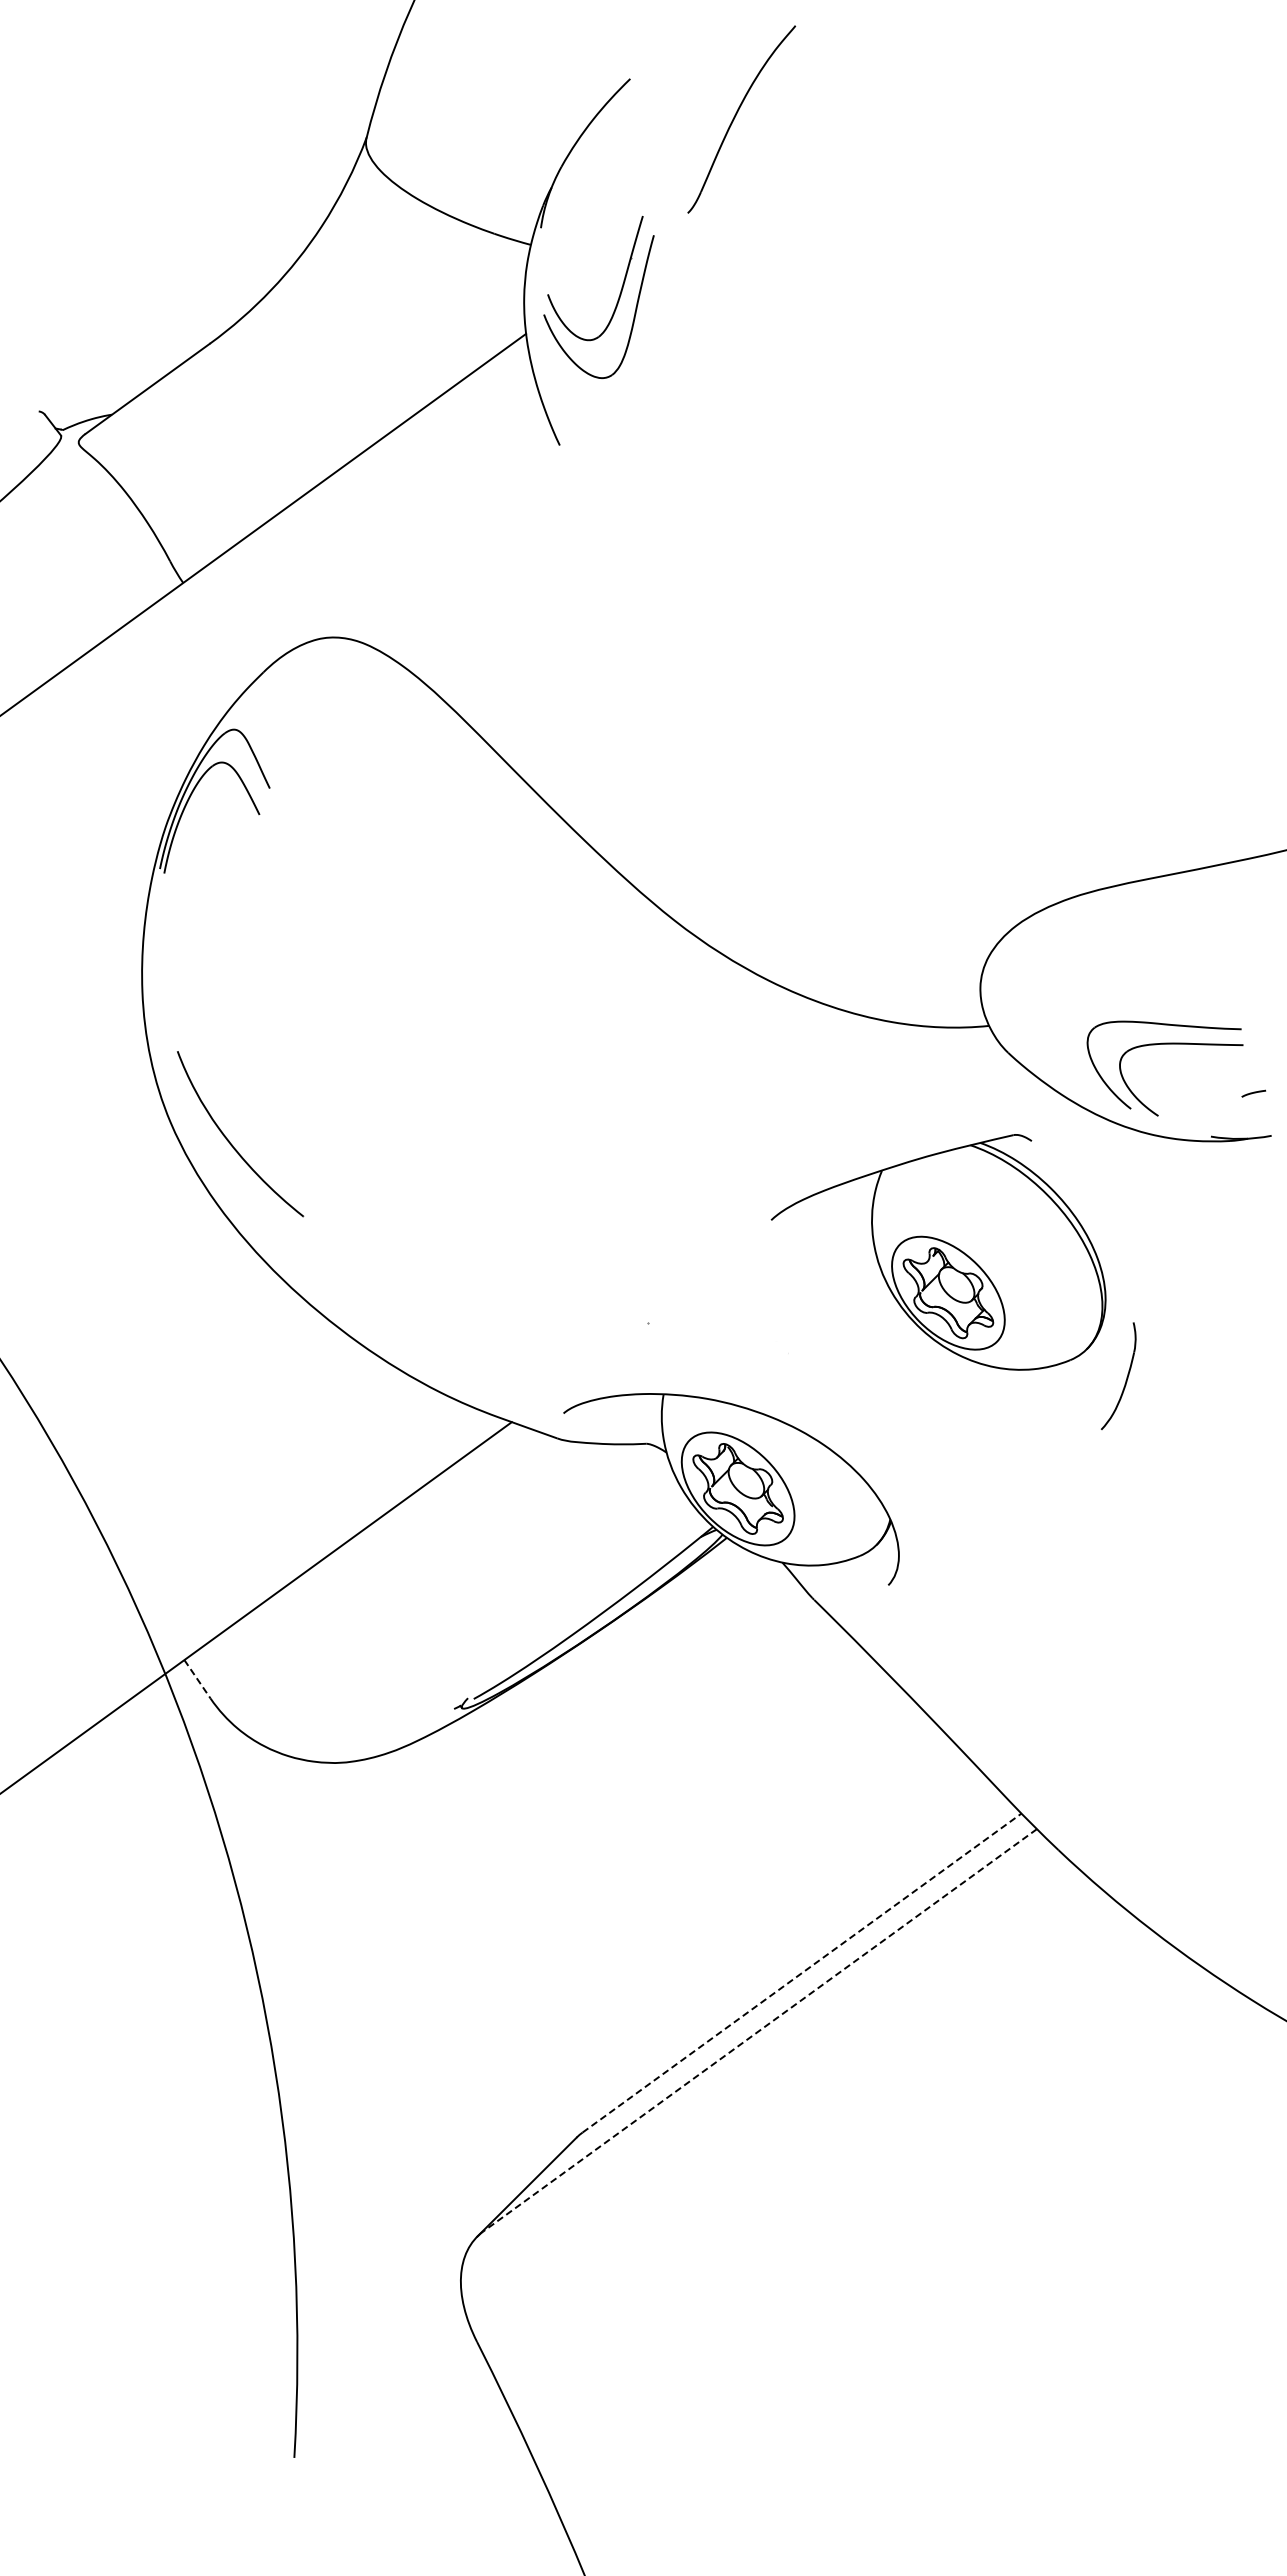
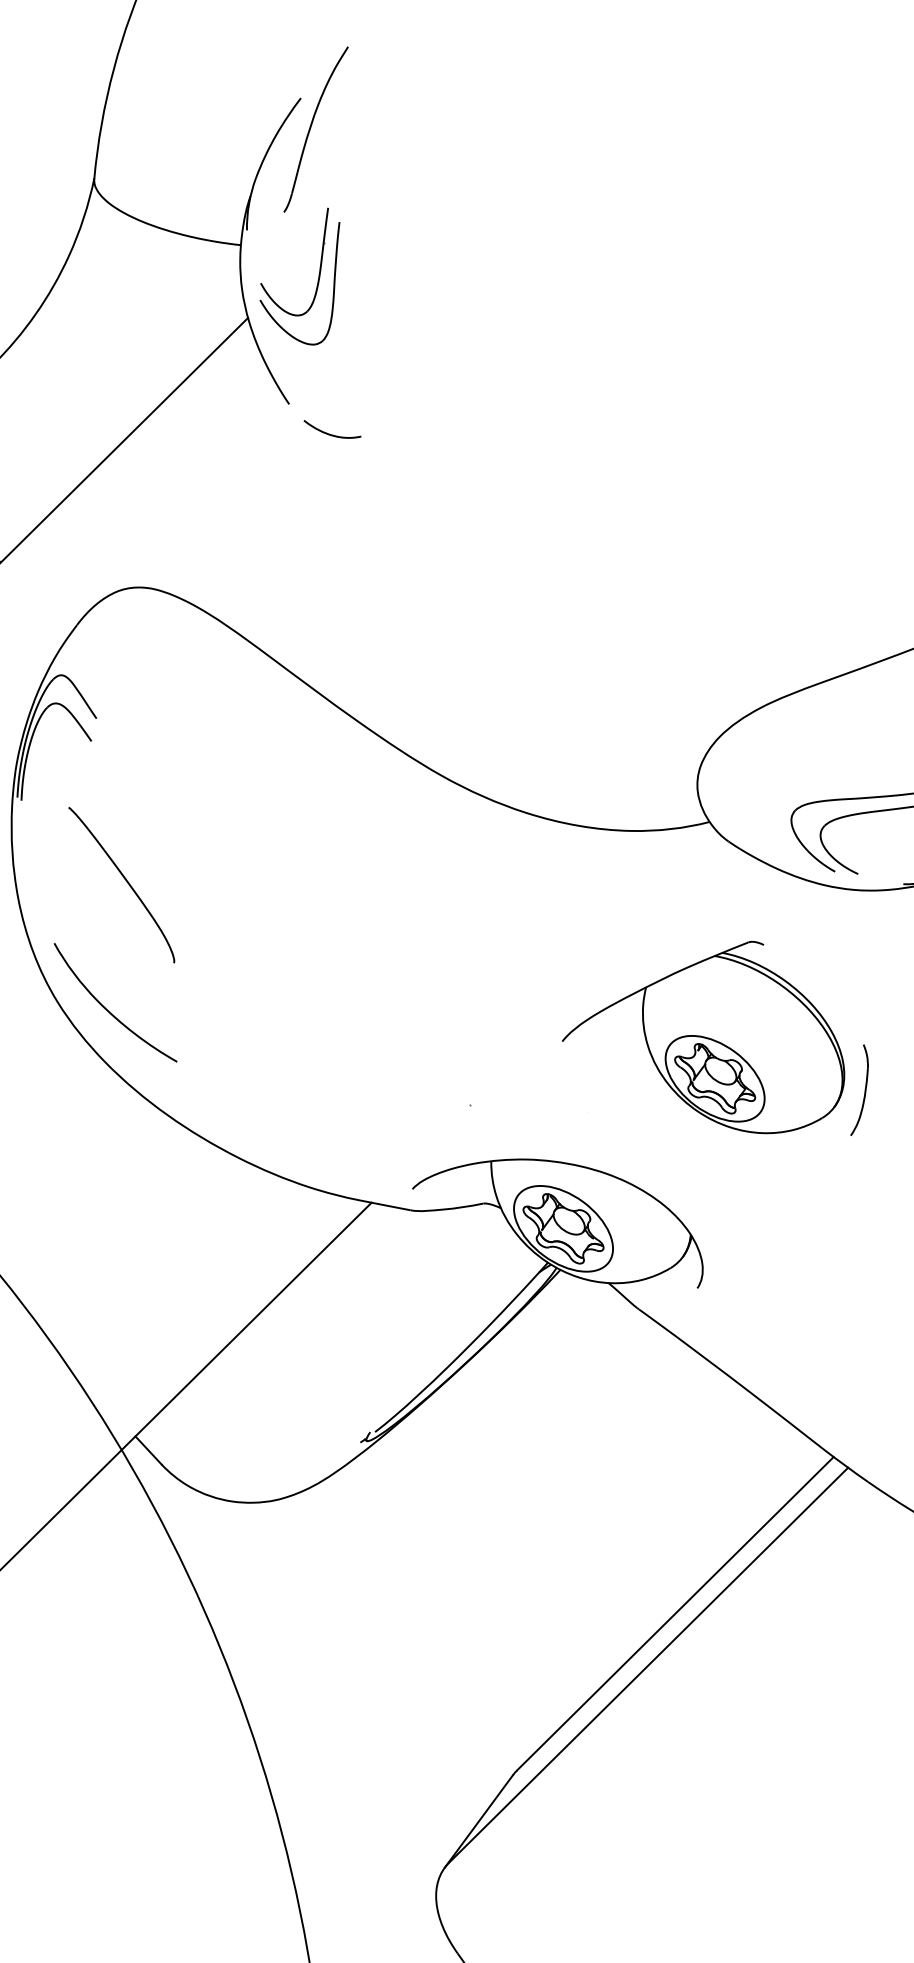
part: (735, 117) -> (310, 128), moved
curve: (603, 488) -> (330, 433), added
part: (275, 990) -> (126, 881), added
part: (938, 1252) -> (702, 1046), moved
line: (197, 1679) -> (148, 1450), dashed -> solid
line: (802, 1972) -> (675, 1613), dashed -> solid
line: (759, 2030) -> (648, 1665), dashed -> solid

